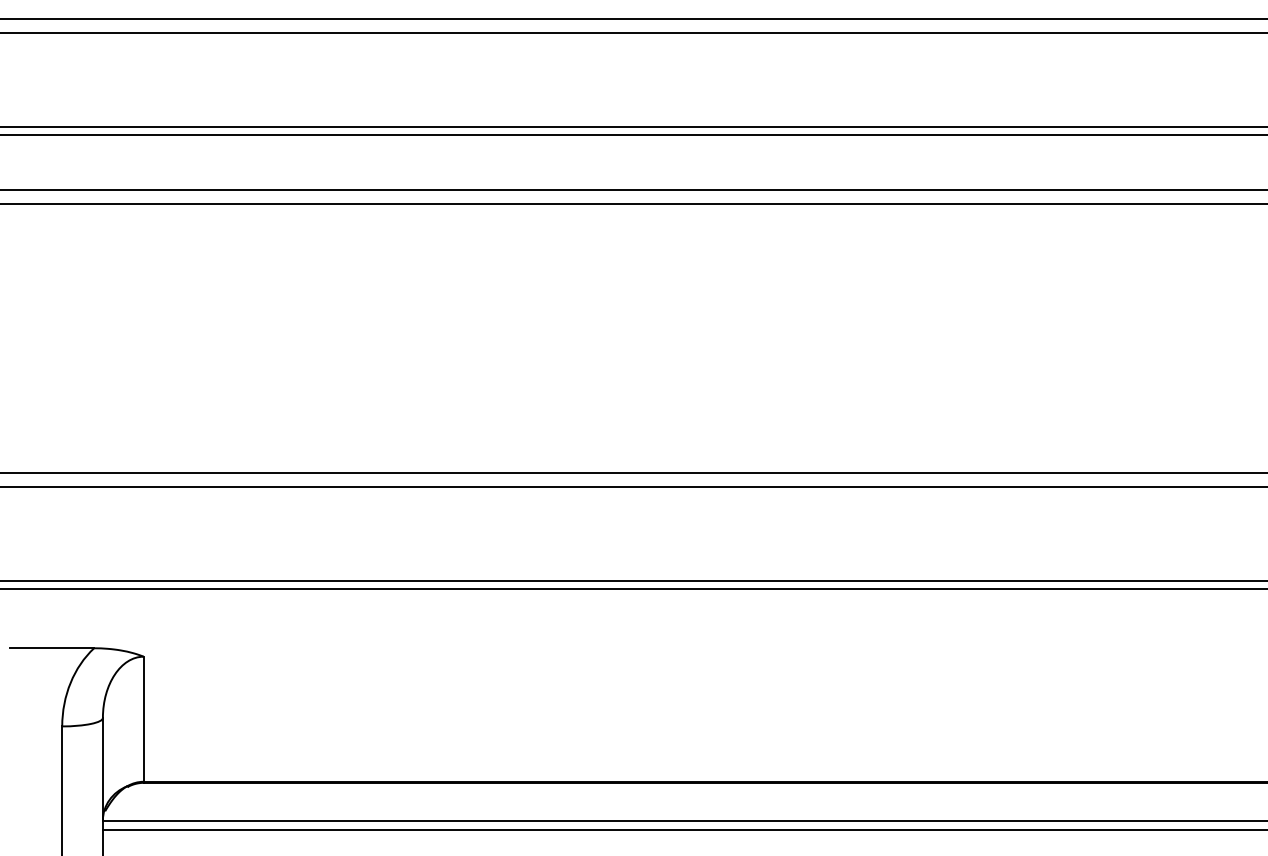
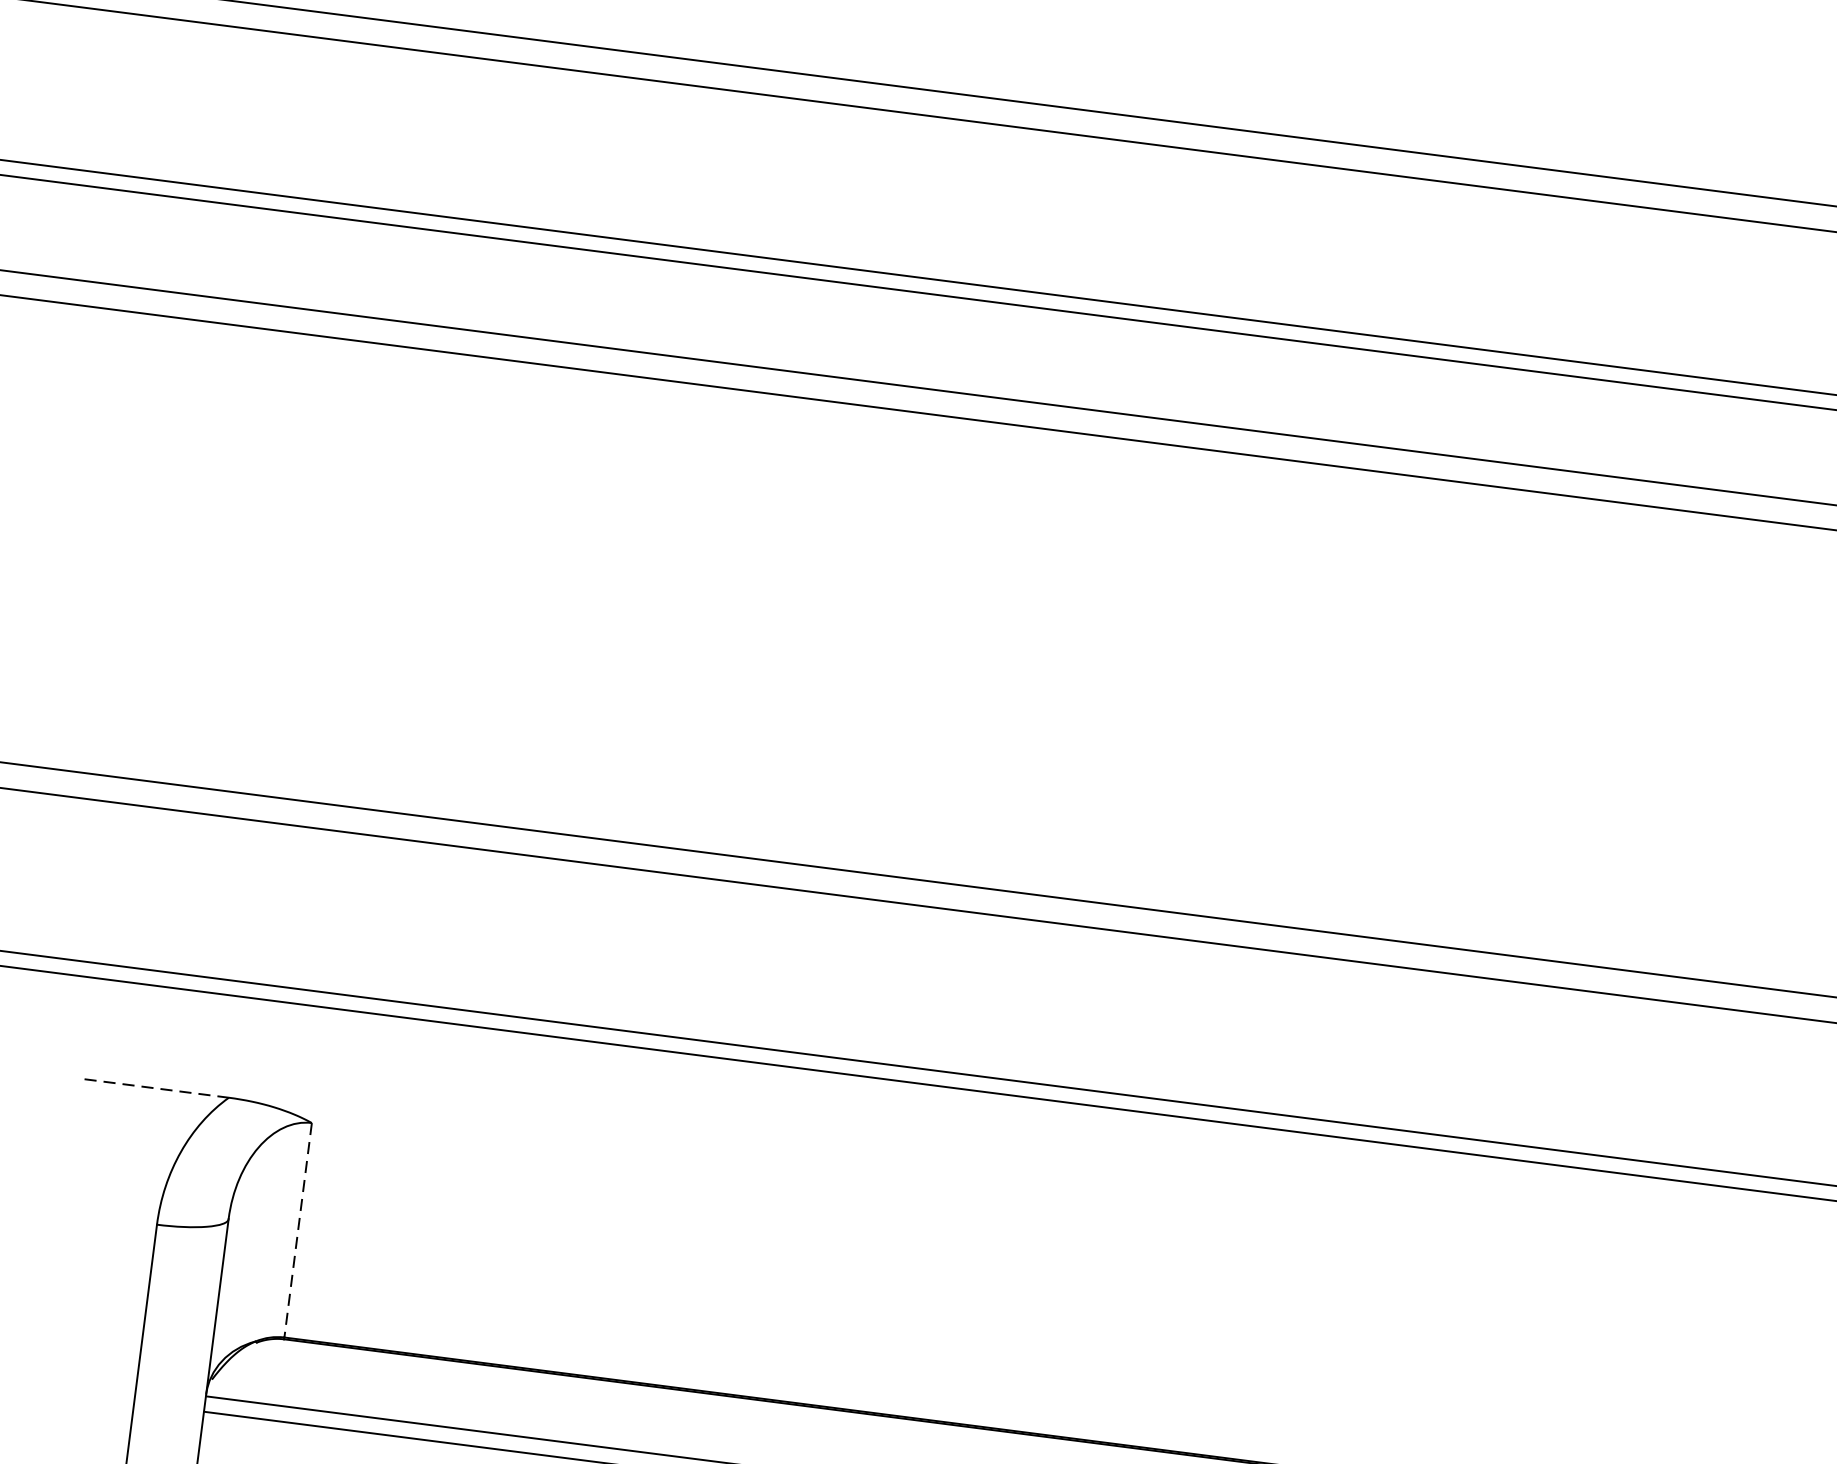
line: (52, 648) -> (157, 1088), solid -> dashed
line: (143, 719) -> (297, 1230), solid -> dashed

